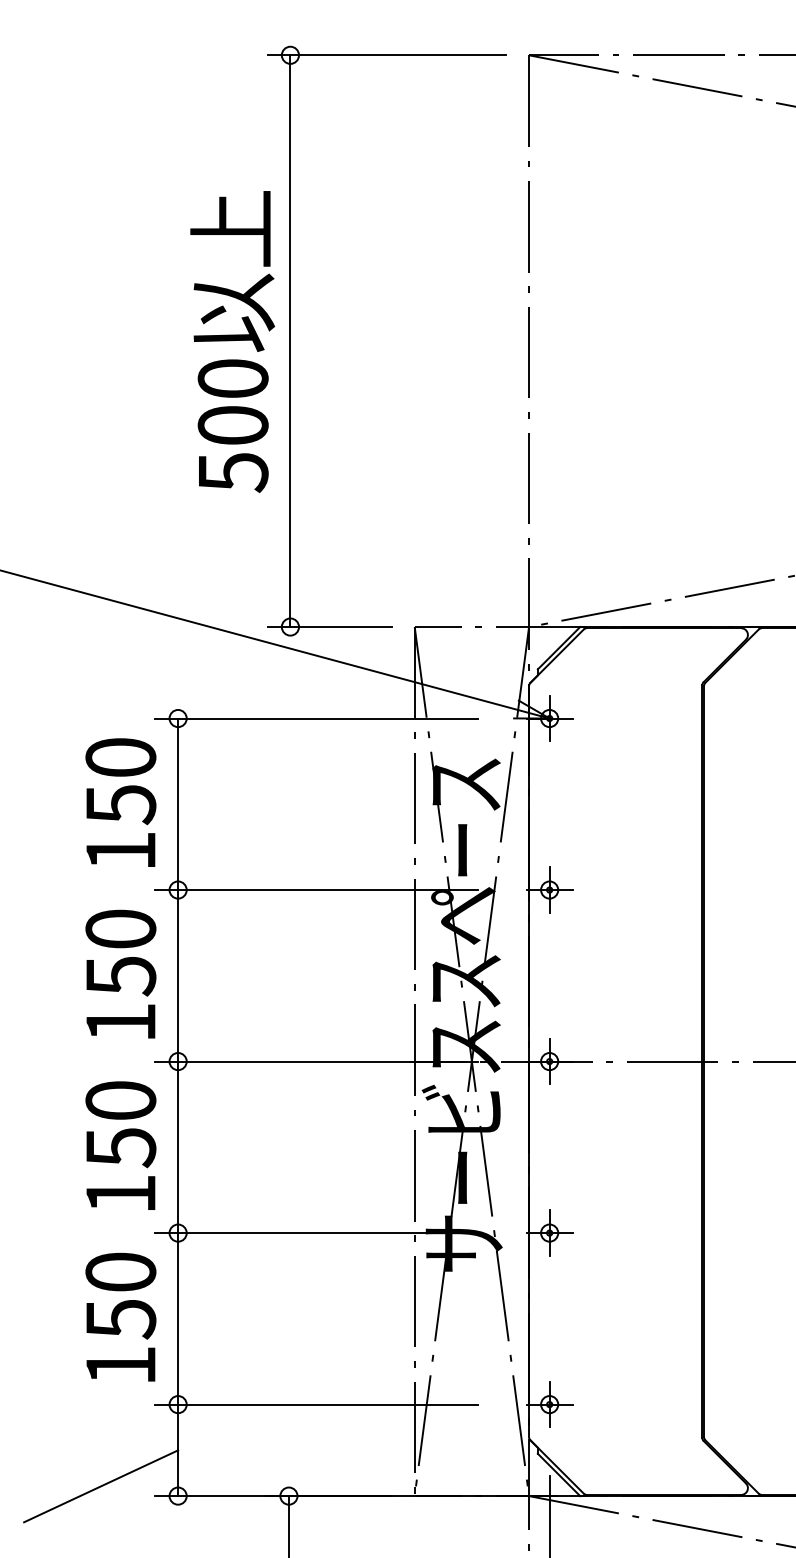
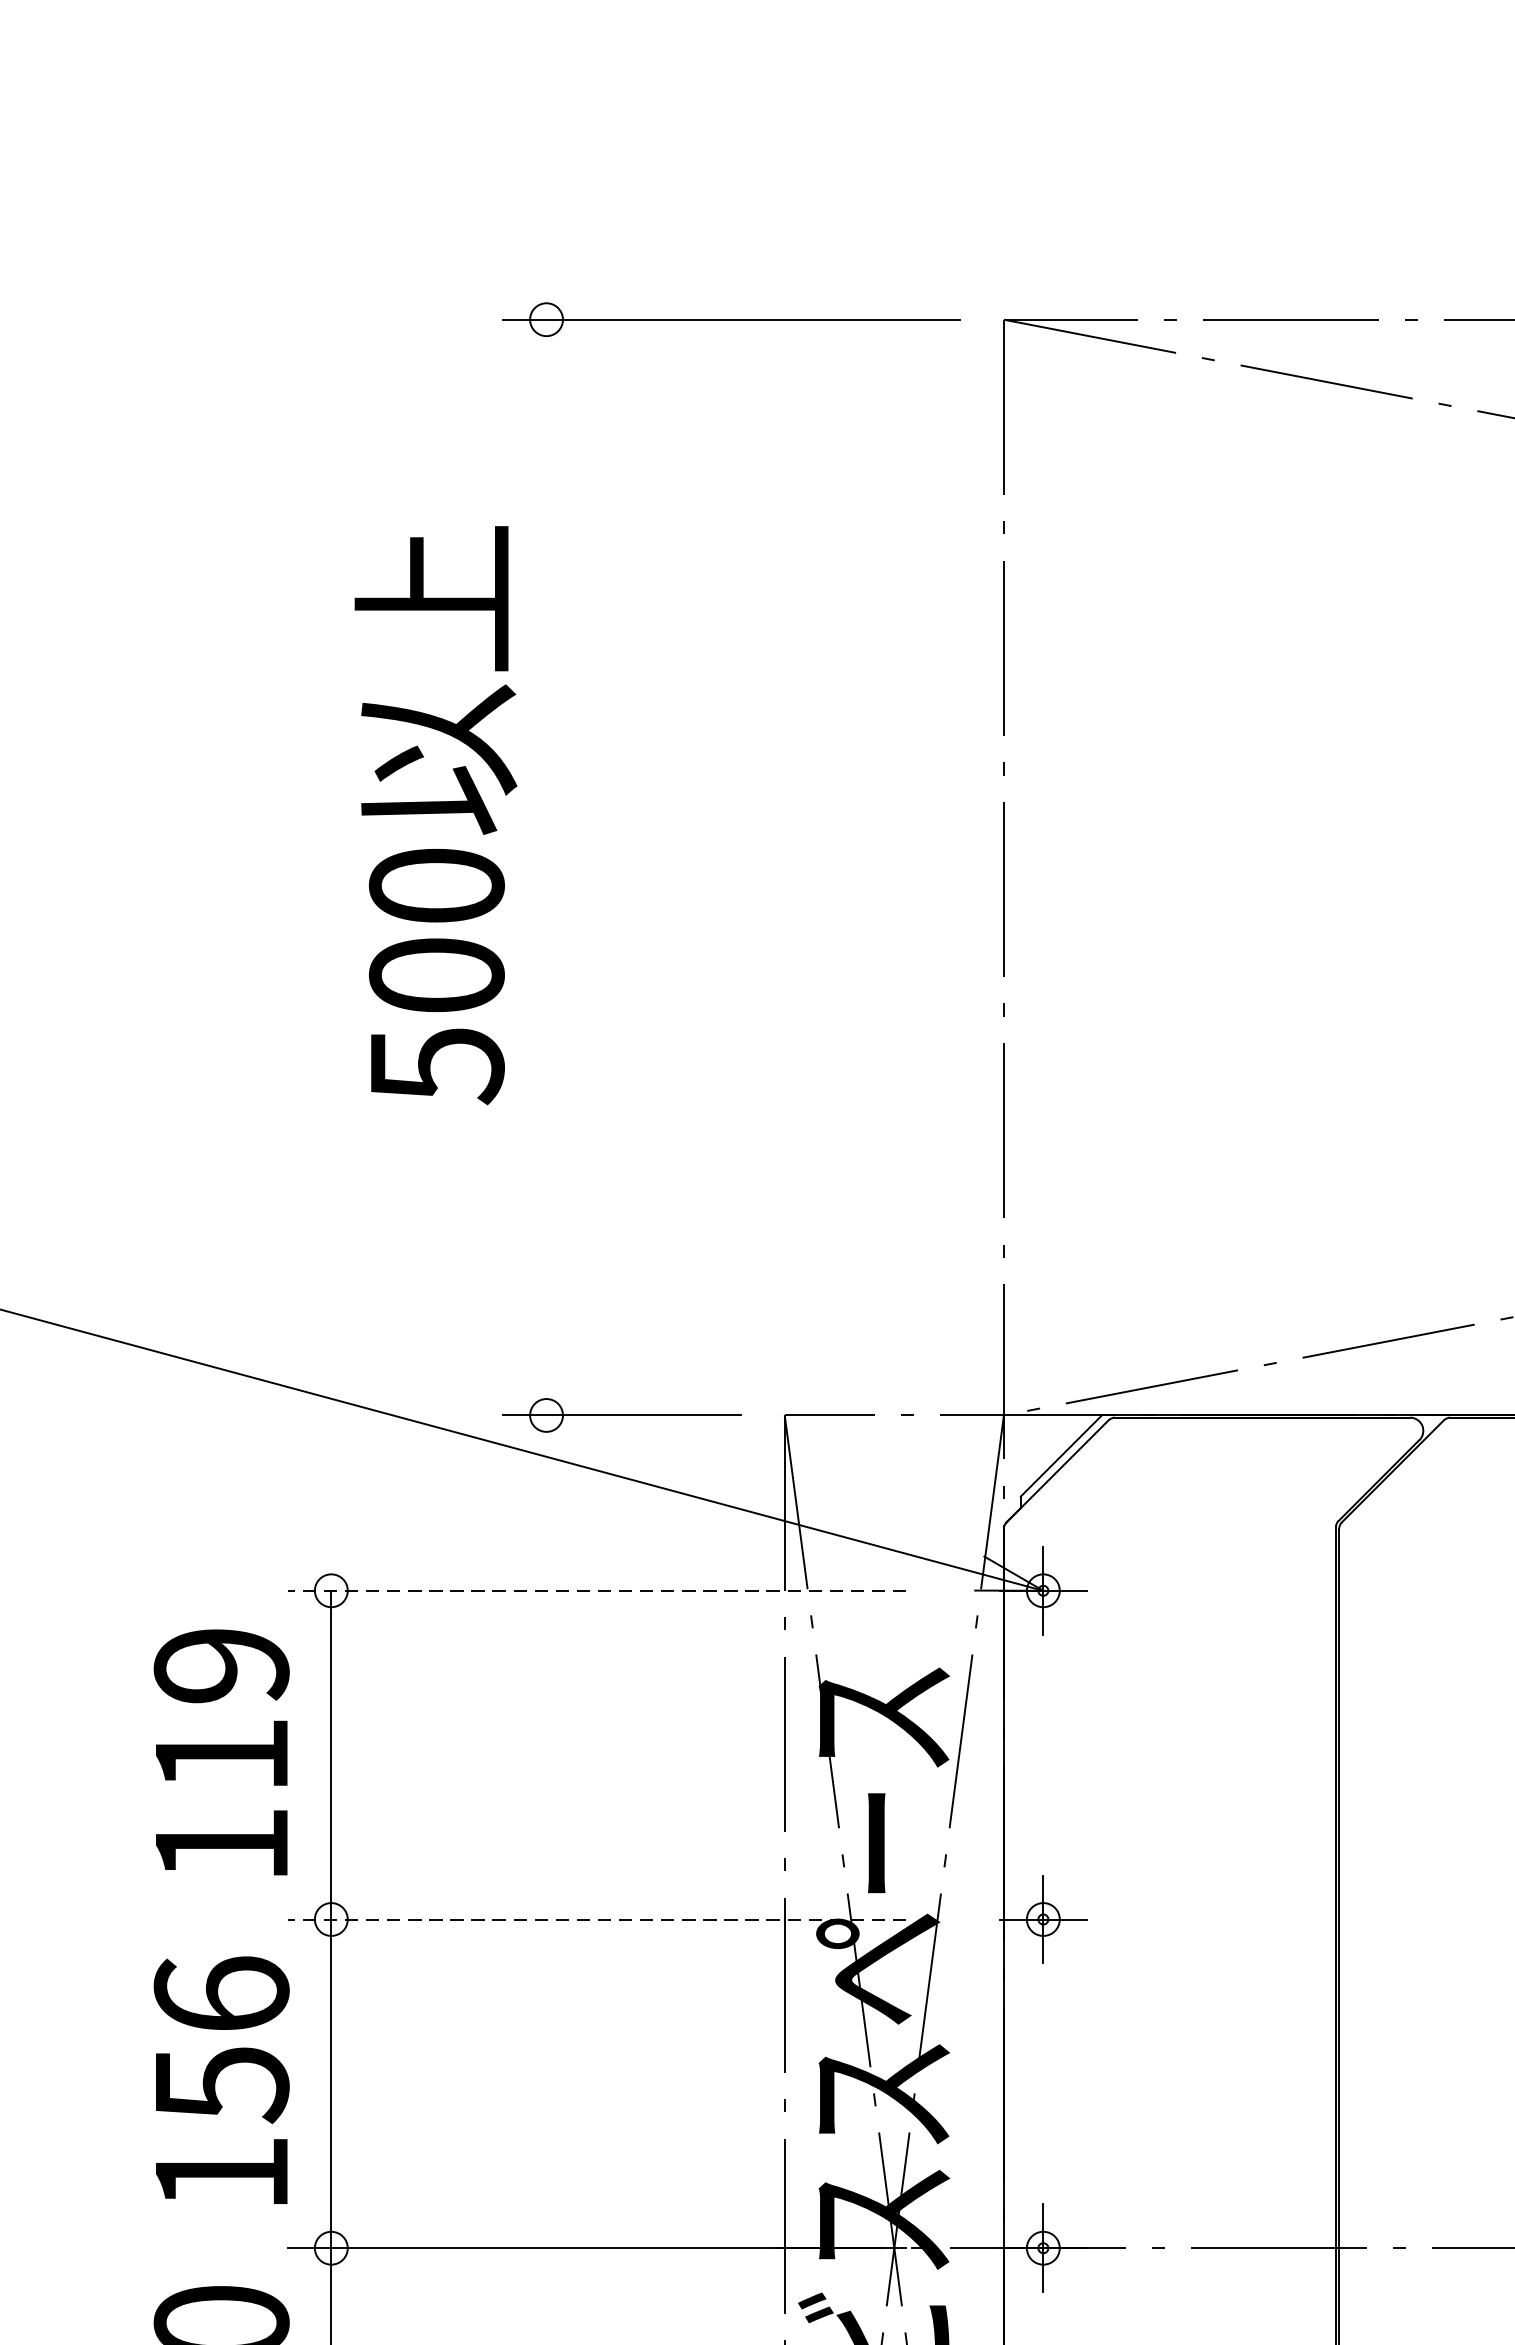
text: (232, 341) -> (435, 814), moved
line: (290, 341) -> (546, 868), removed
line: (316, 718) -> (596, 1590), solid -> dashed
text: (120, 781) -> (220, 1711), 150 -> 119
line: (316, 890) -> (596, 1920), solid -> dashed
text: (120, 928) -> (220, 1993), 150 -> 156

